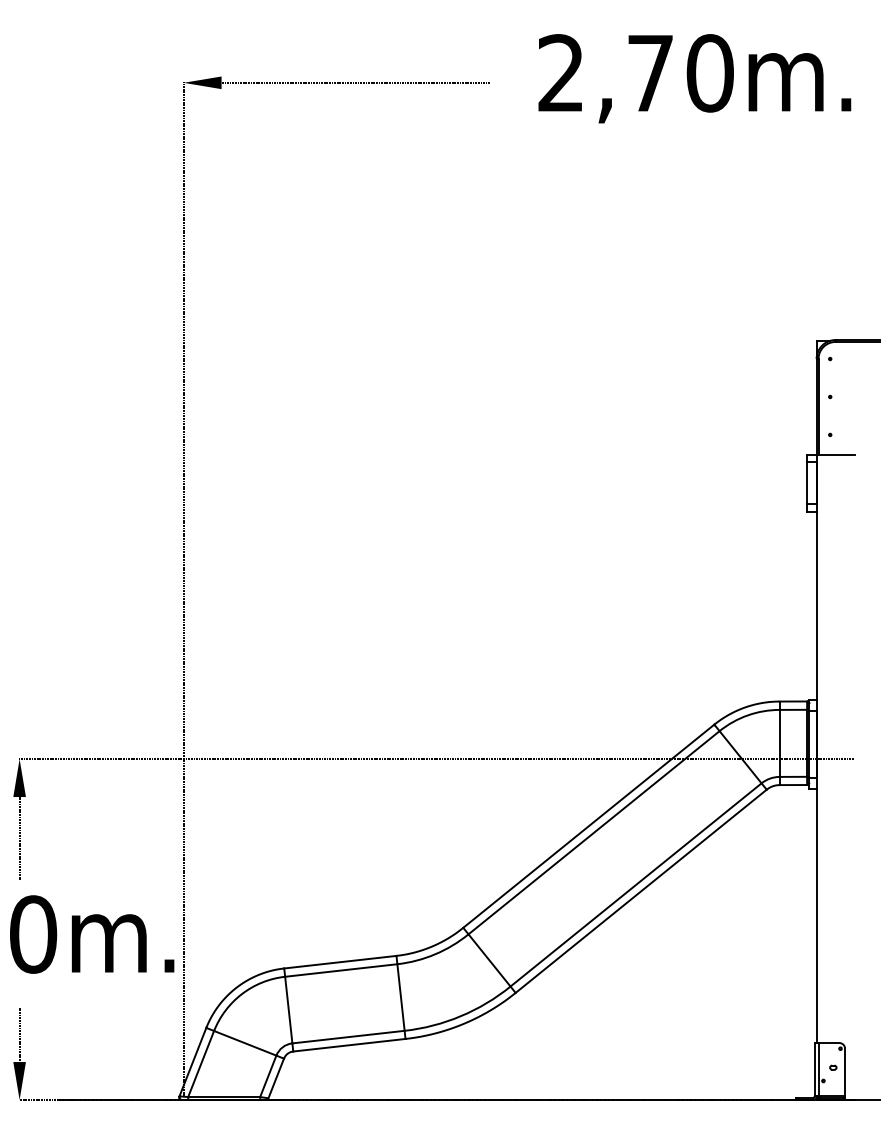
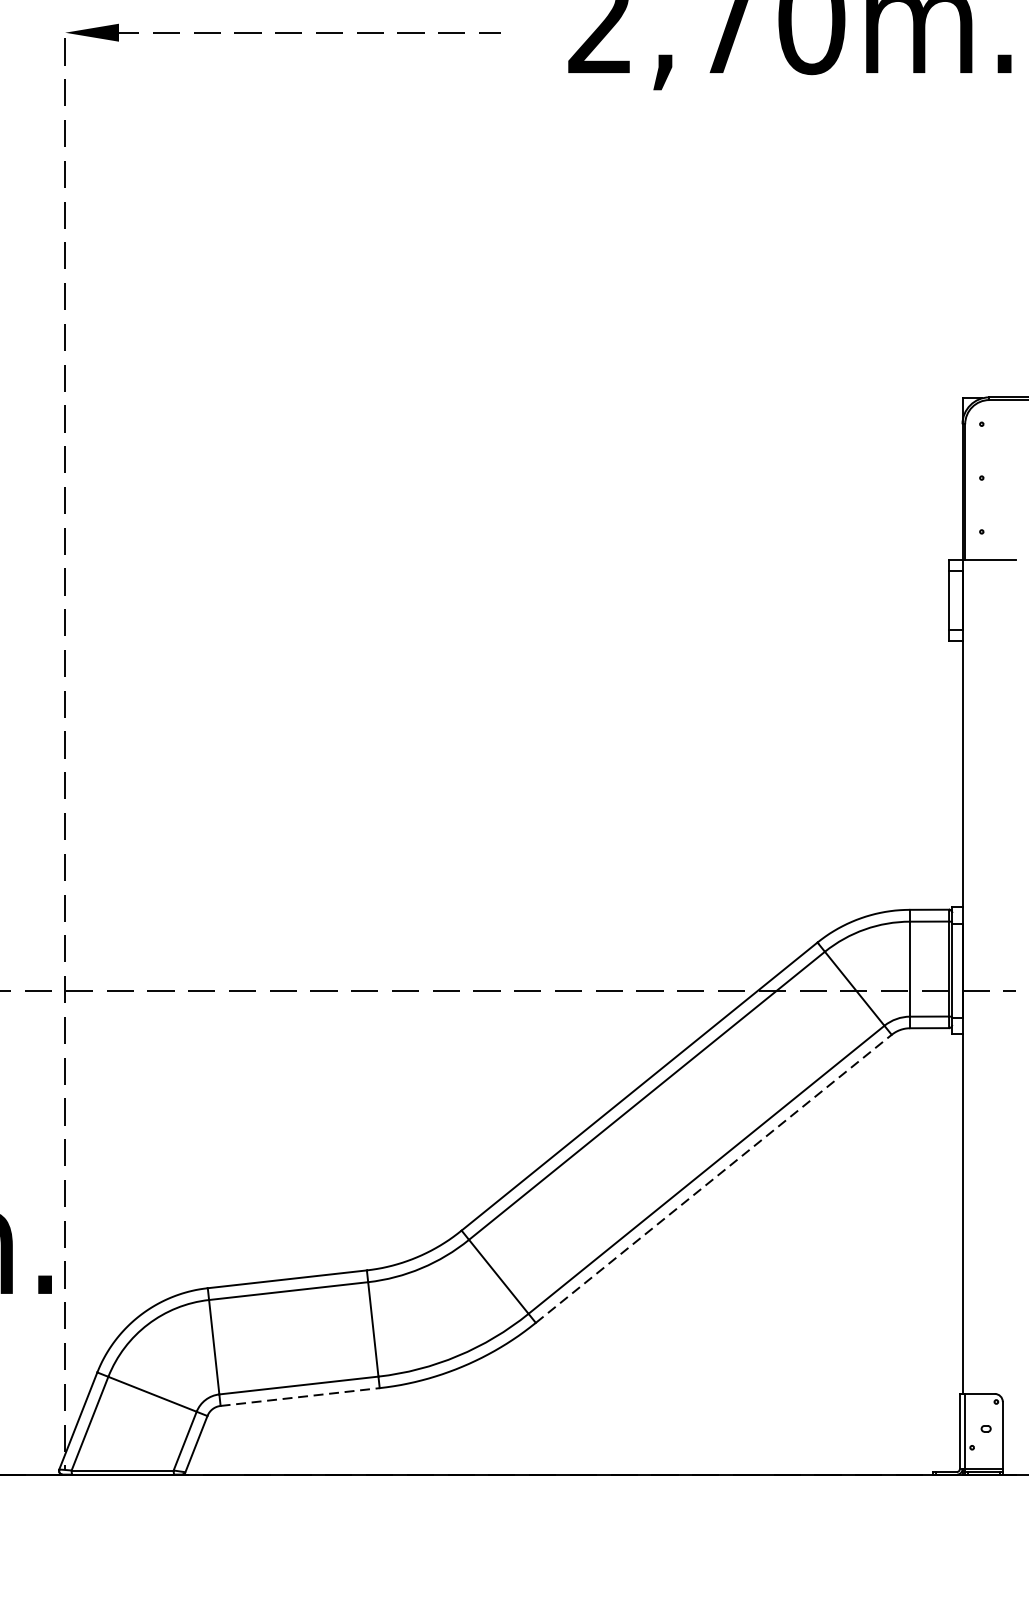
line: (641, 891) -> (714, 1179), solid -> dashed
line: (349, 1045) -> (300, 1397), solid -> dashed

